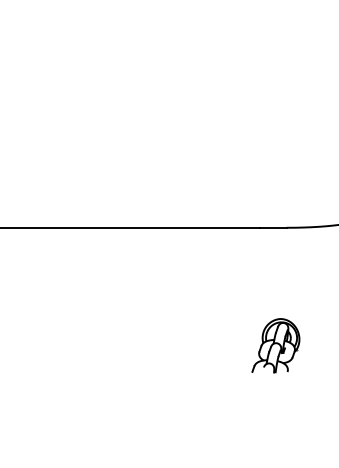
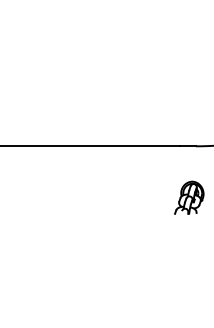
part: (276, 345) -> (189, 197), moved

